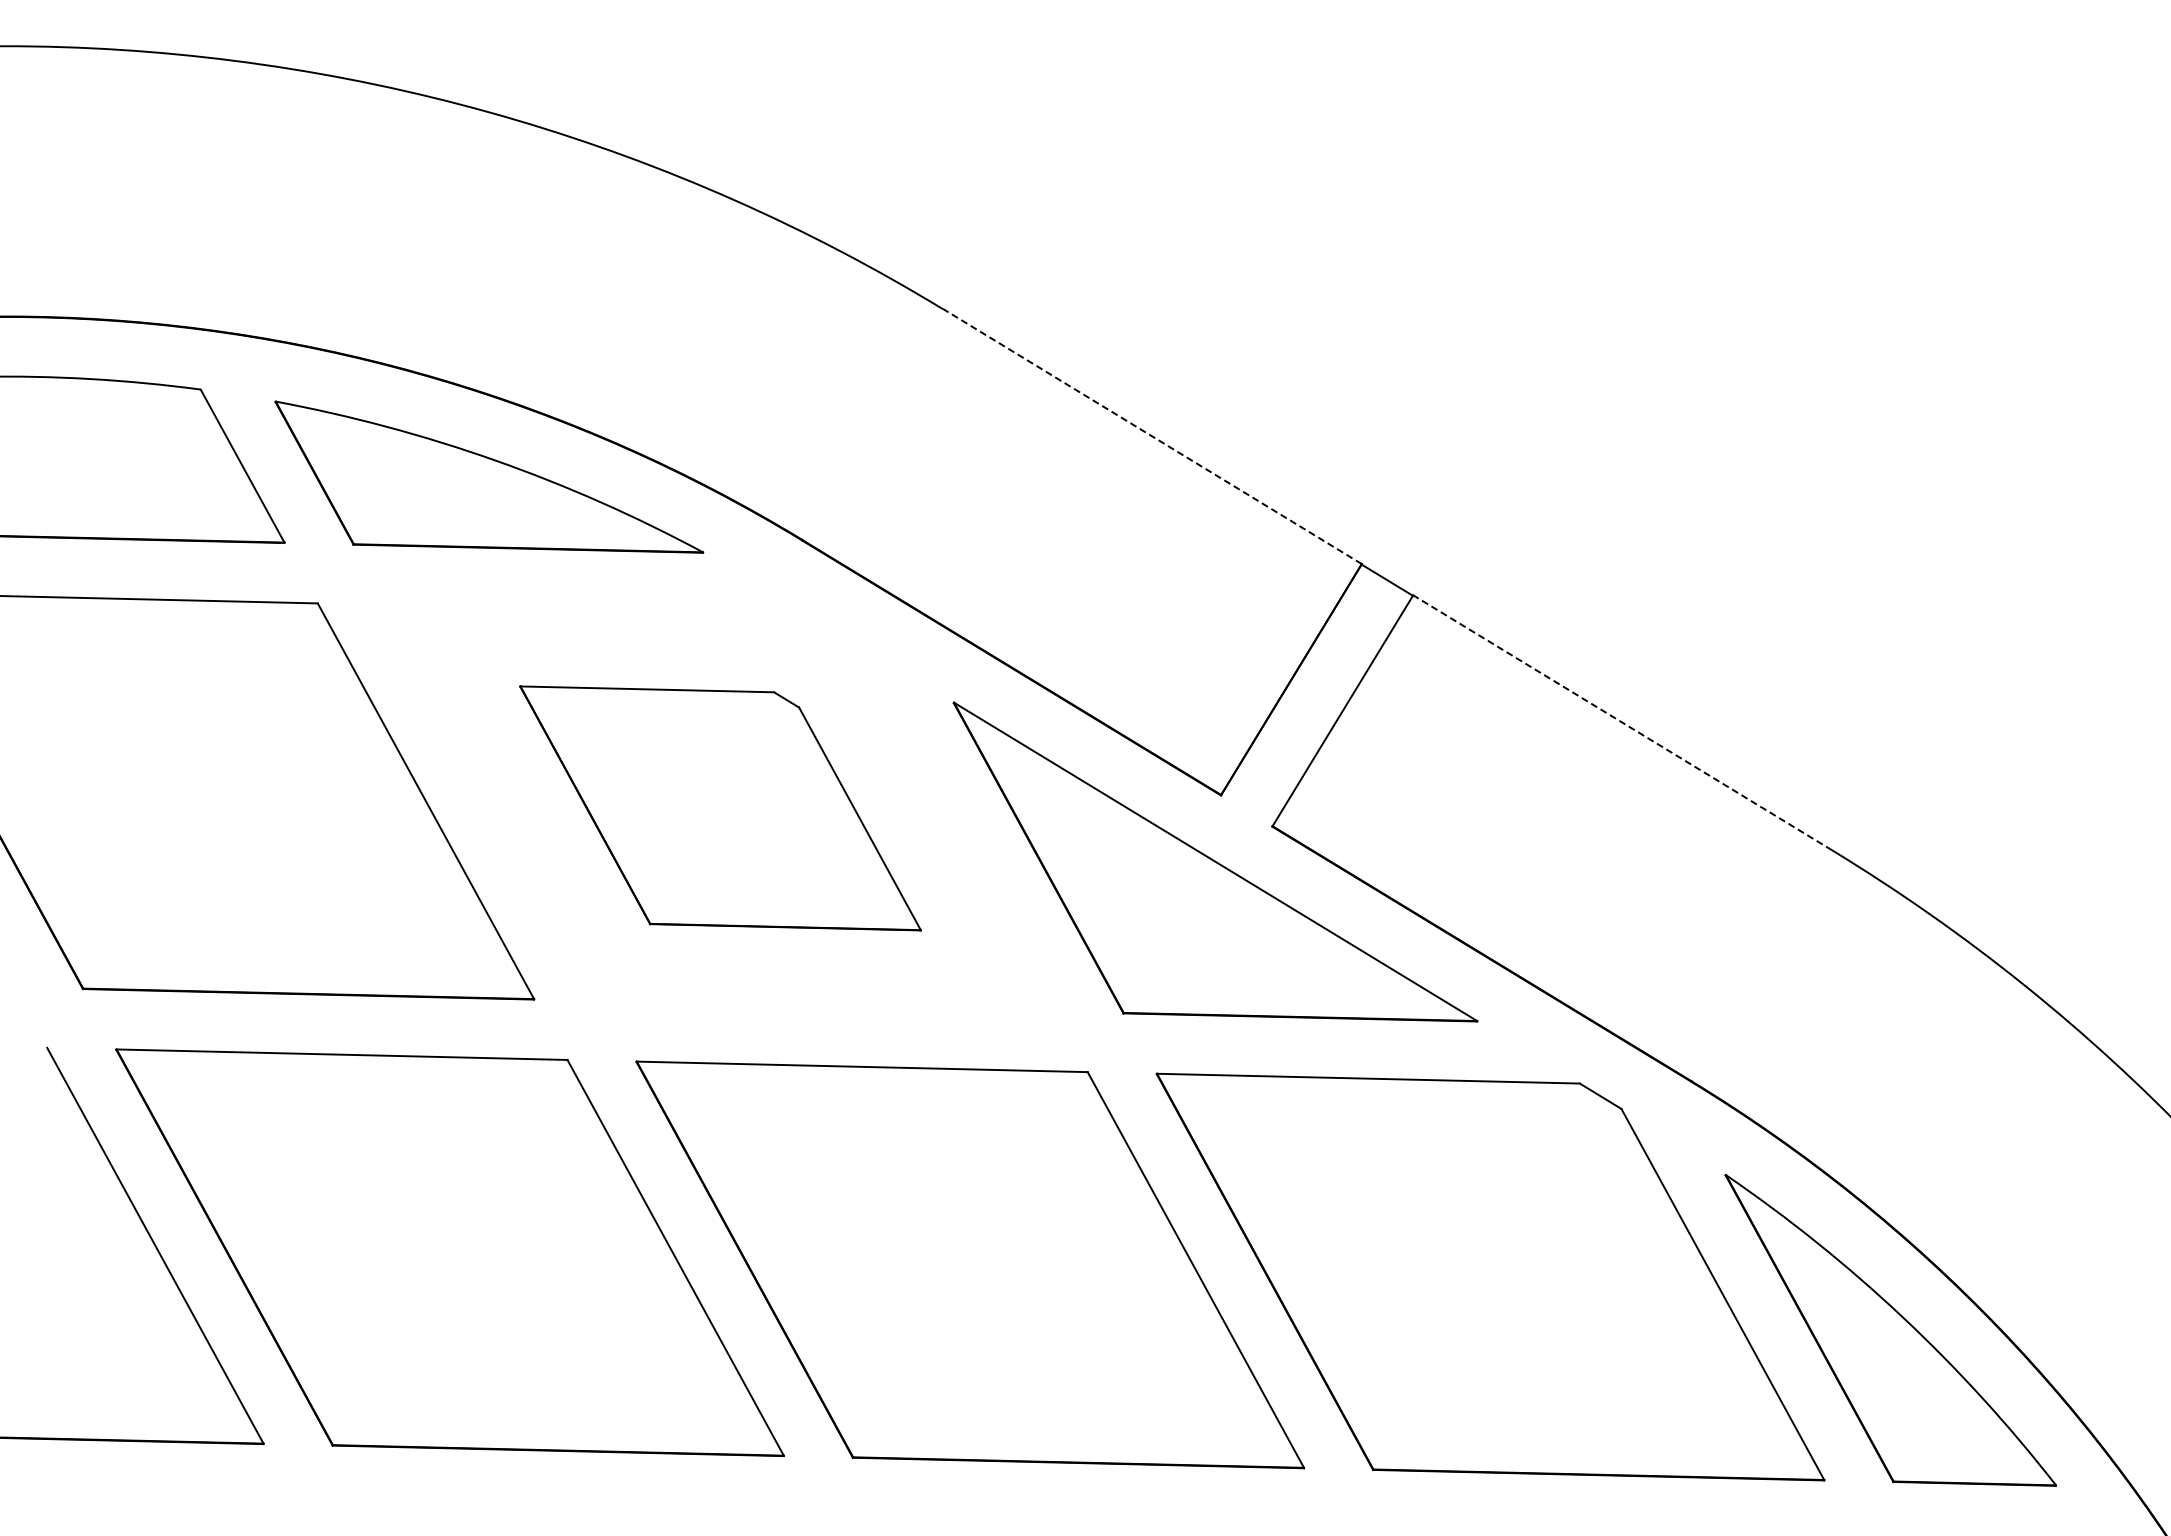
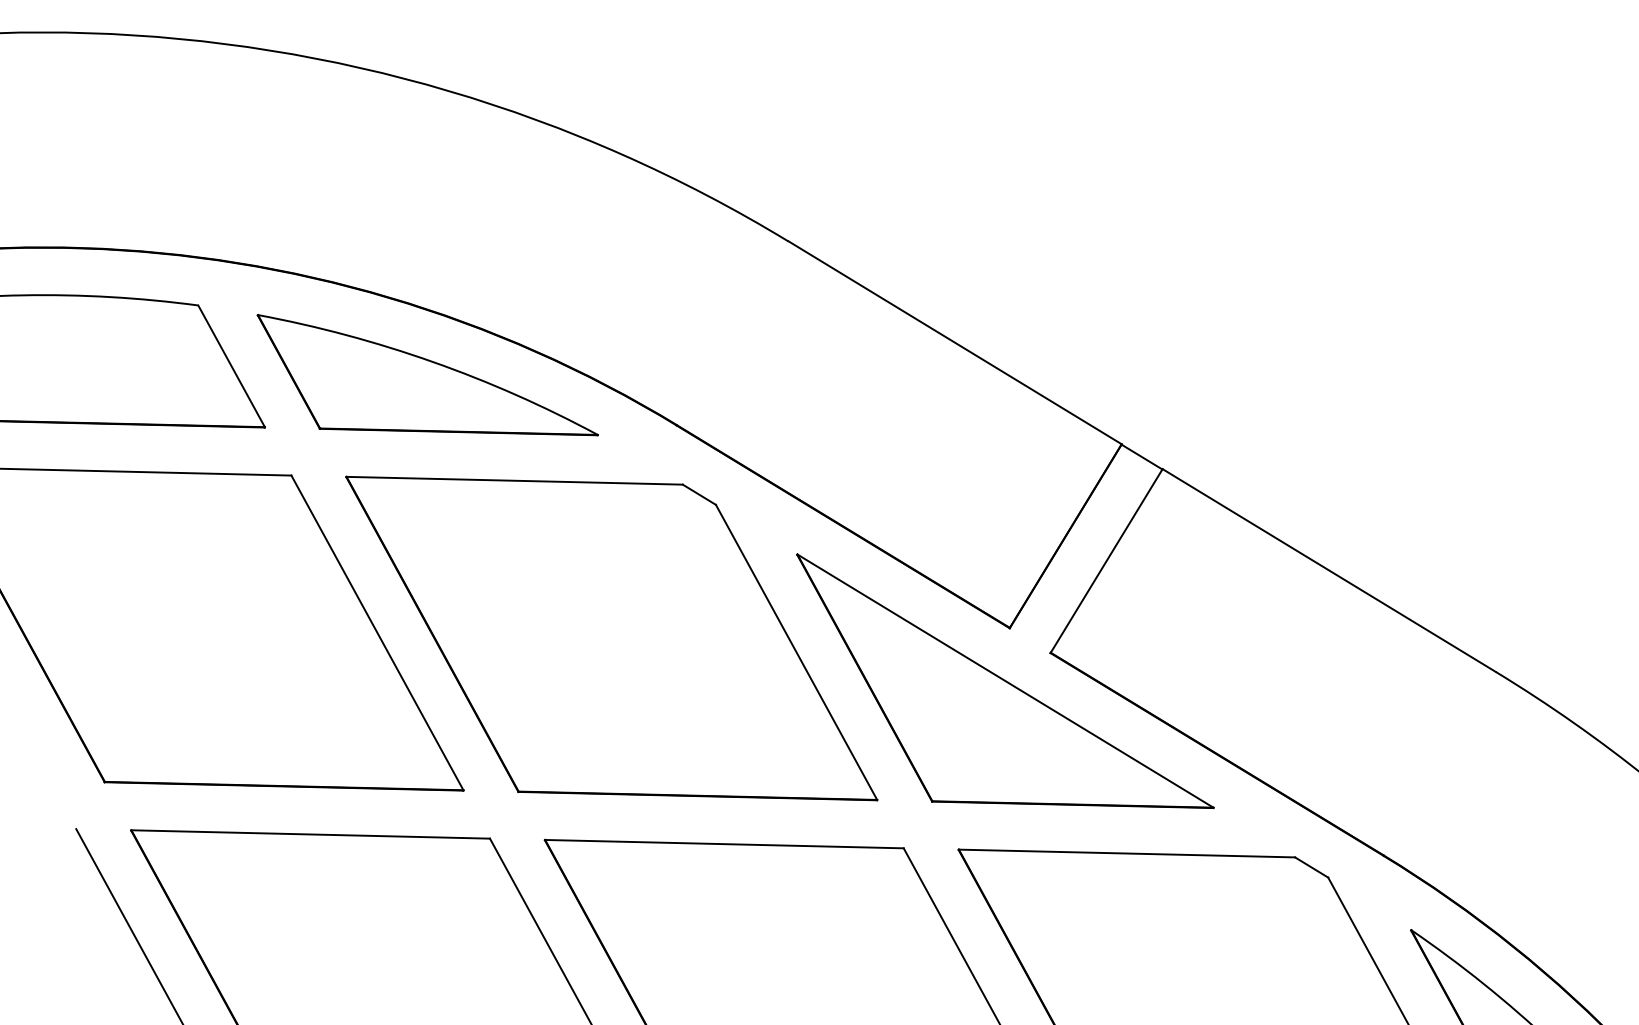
line: (1152, 436) -> (955, 342), dashed -> solid
line: (1622, 722) -> (1329, 570), dashed -> solid
part: (720, 808) -> (611, 638), size x1.67

